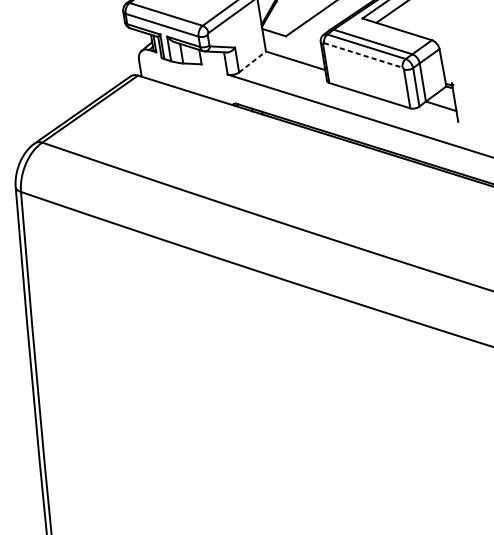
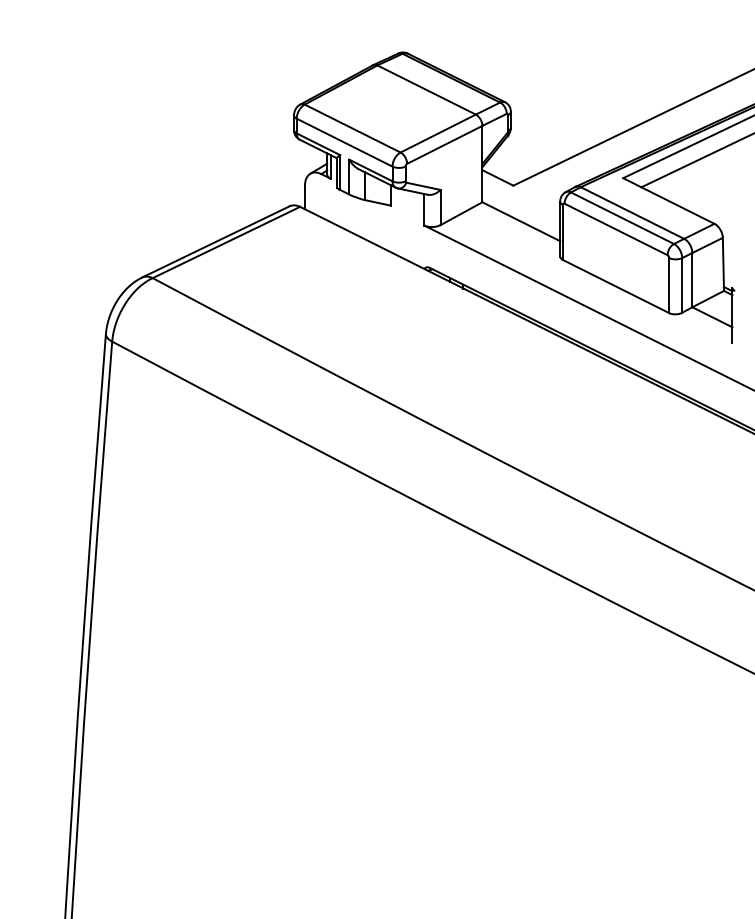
line: (363, 55) -> (616, 229), dashed -> solid
line: (252, 61) -> (461, 213), dashed -> solid

